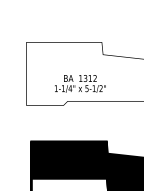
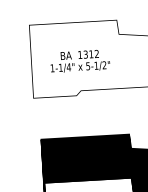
text: (80, 83) -> (80, 60), moved

